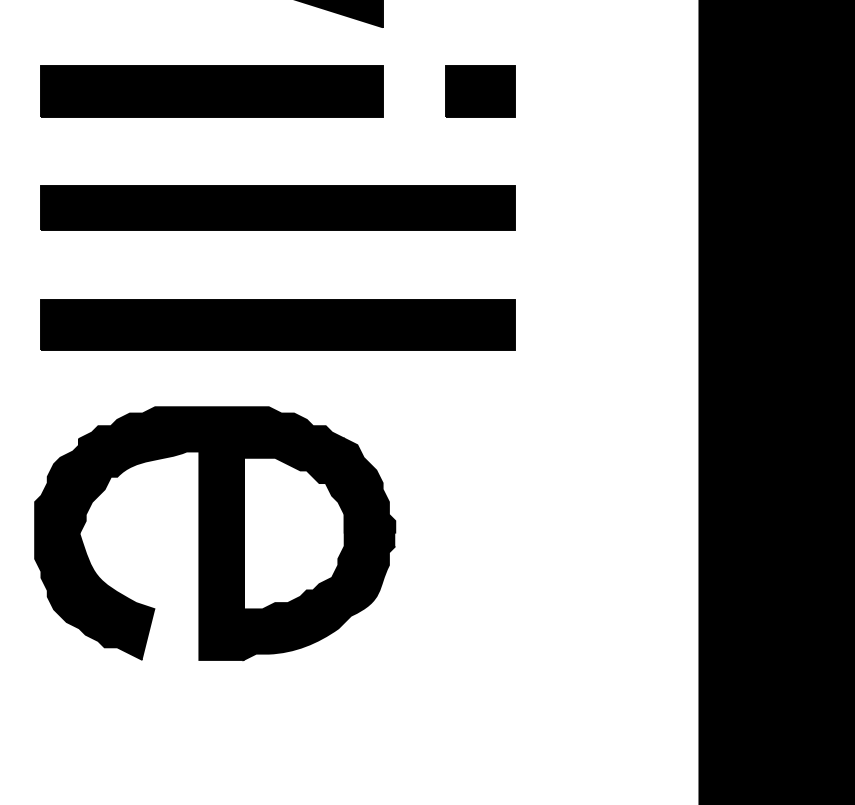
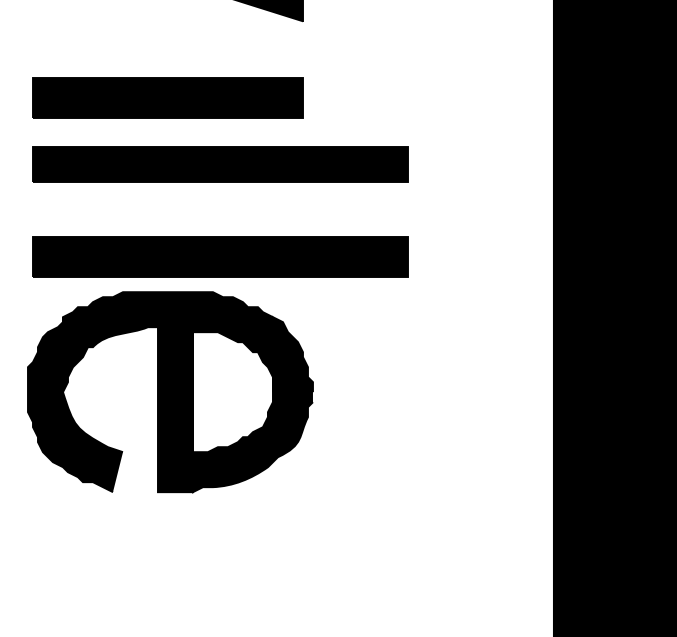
part: (211, 91) -> (167, 97), moved
part: (480, 91) -> (380, 72), removed
part: (215, 533) -> (170, 392), moved

